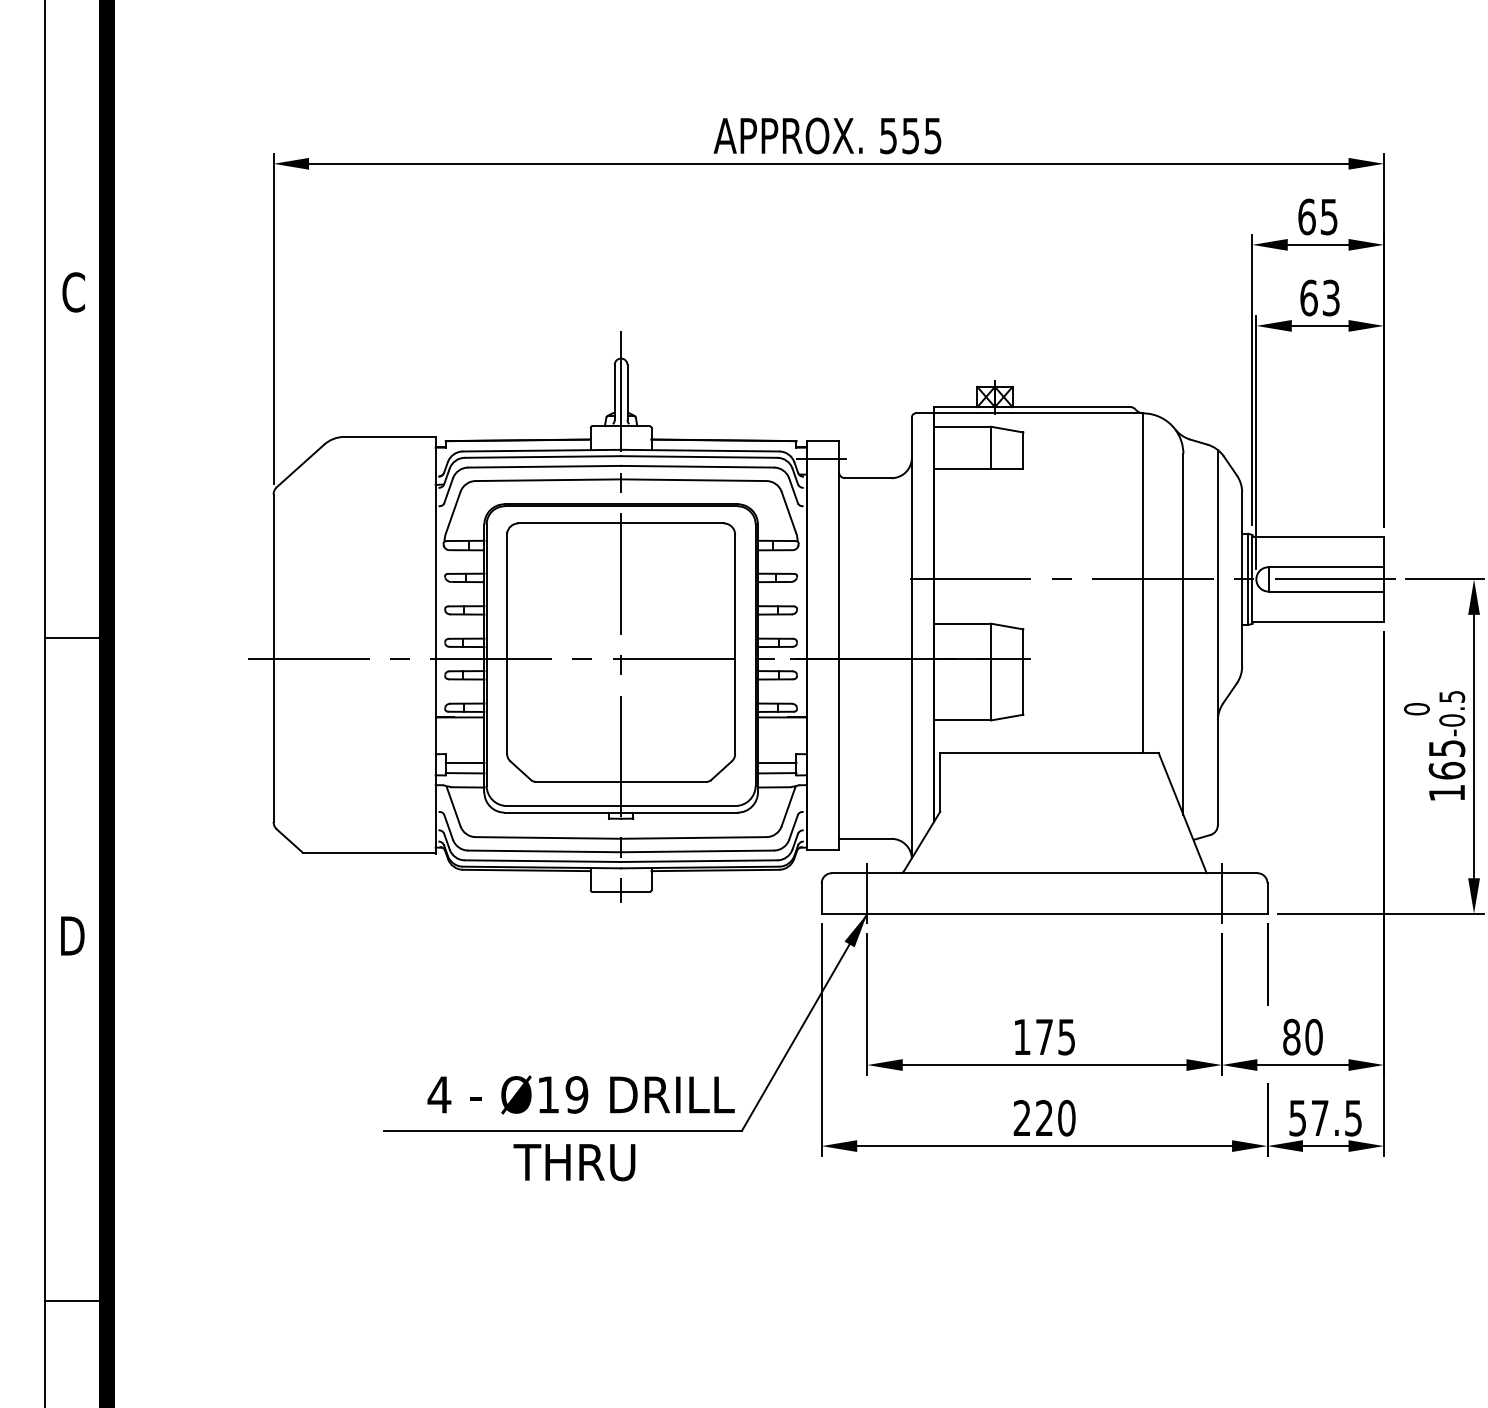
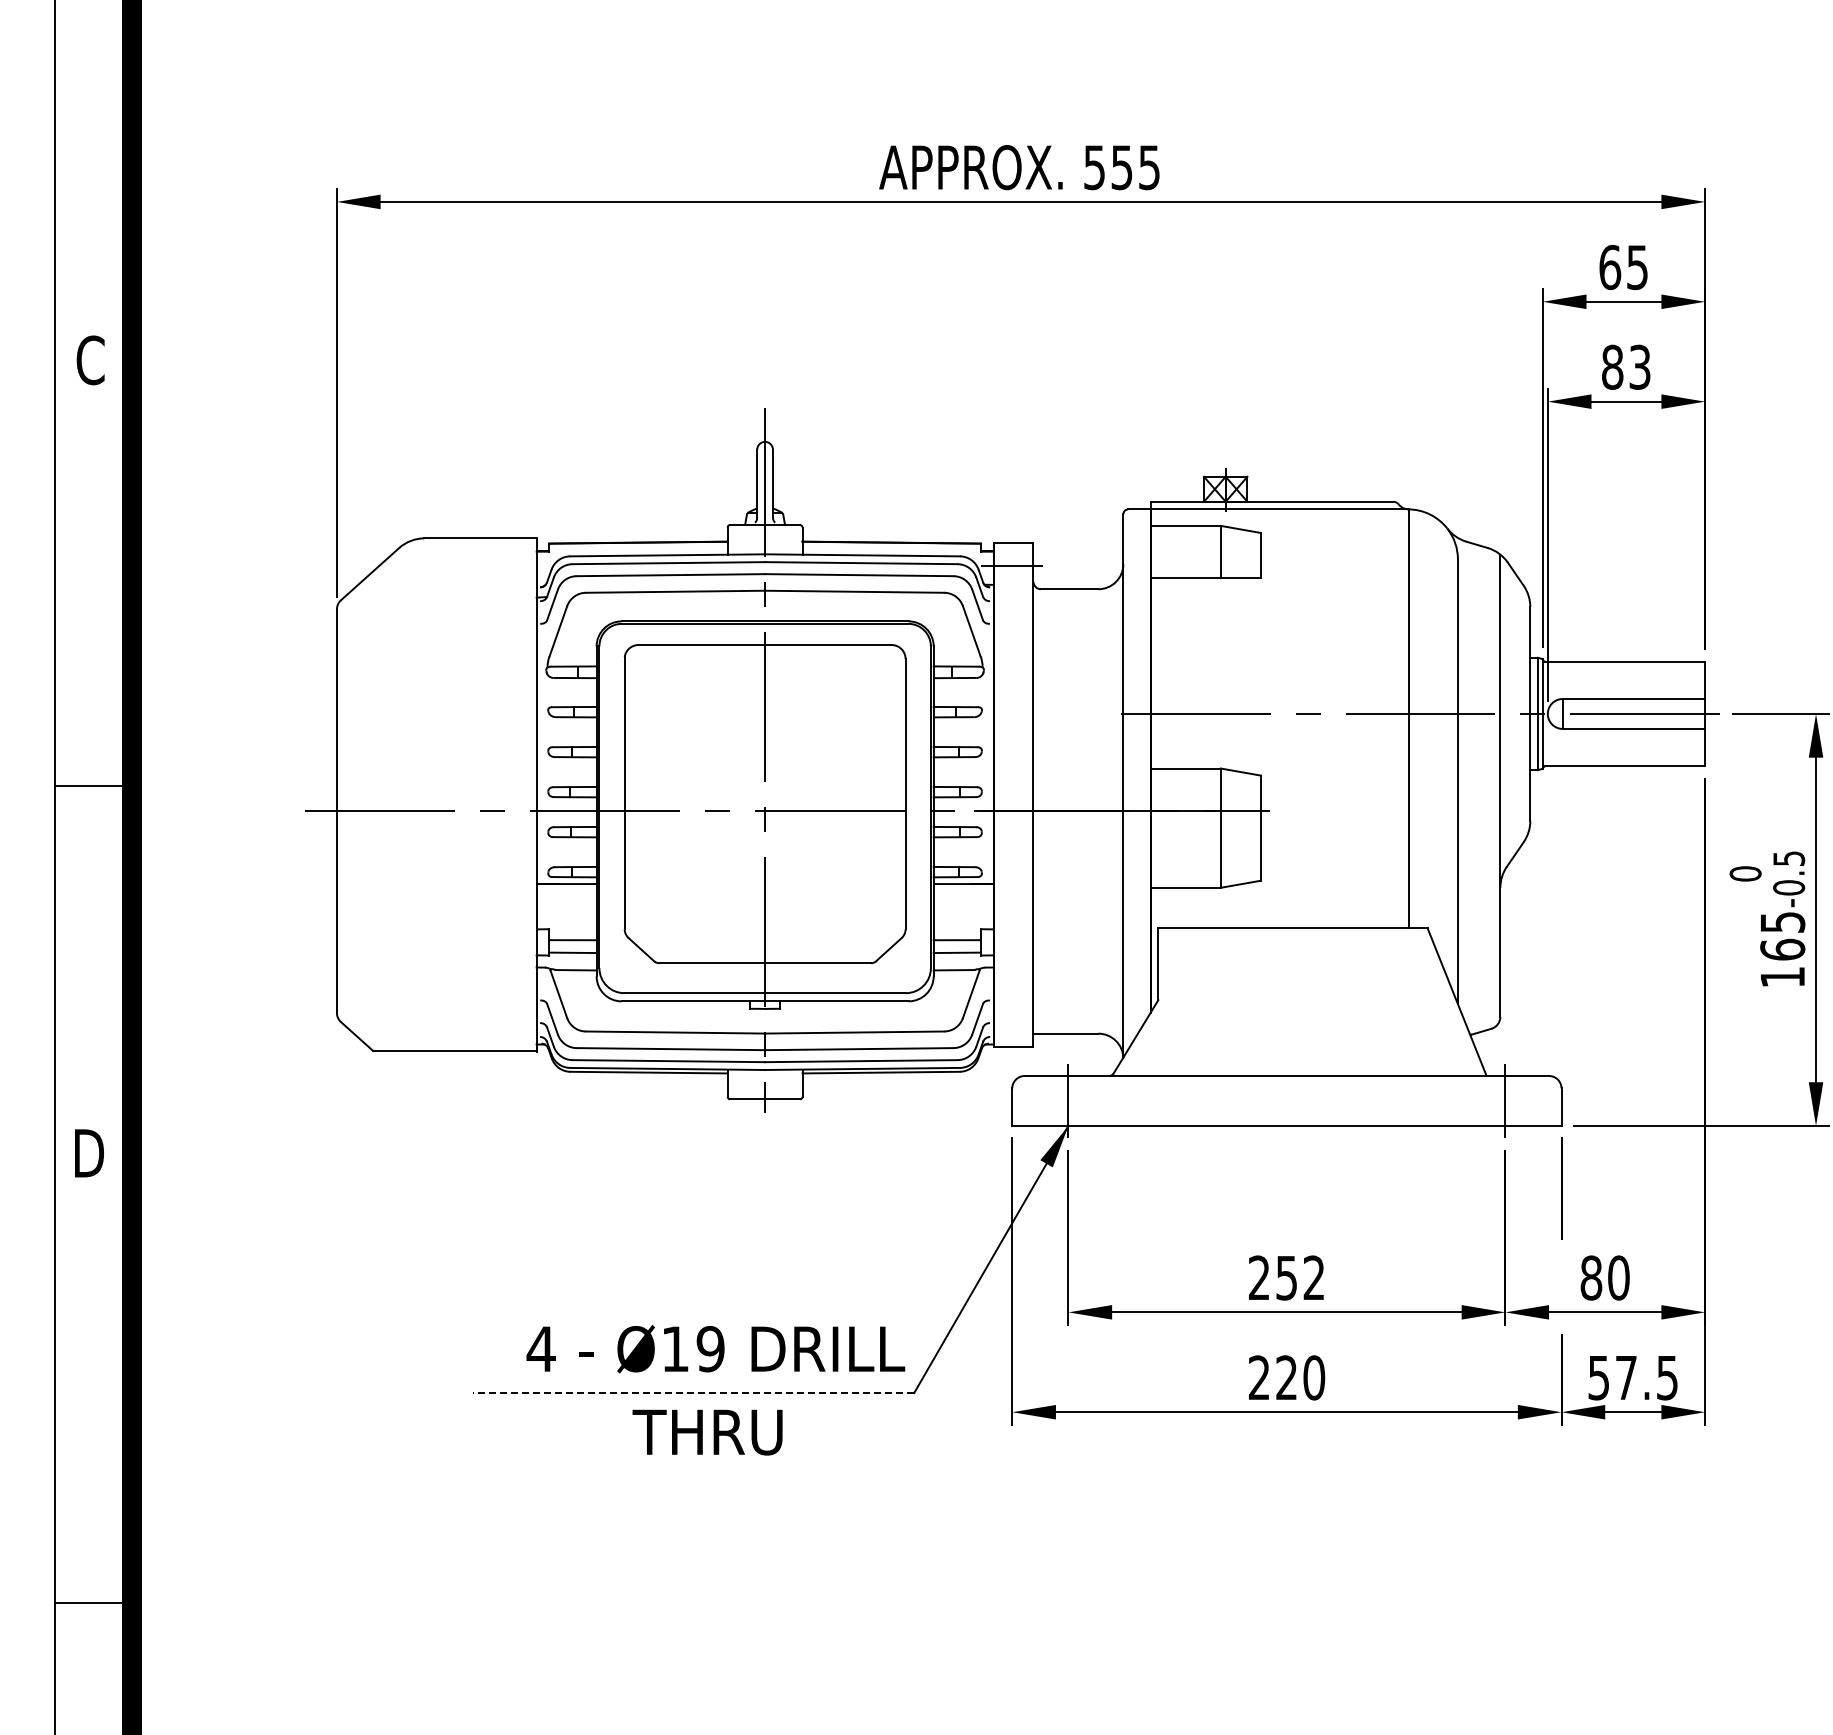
text: (1308, 297) -> (1612, 366), 63 -> 83
text: (1044, 1036) -> (1286, 1277), 175 -> 252
line: (563, 1130) -> (693, 1393), solid -> dashed

